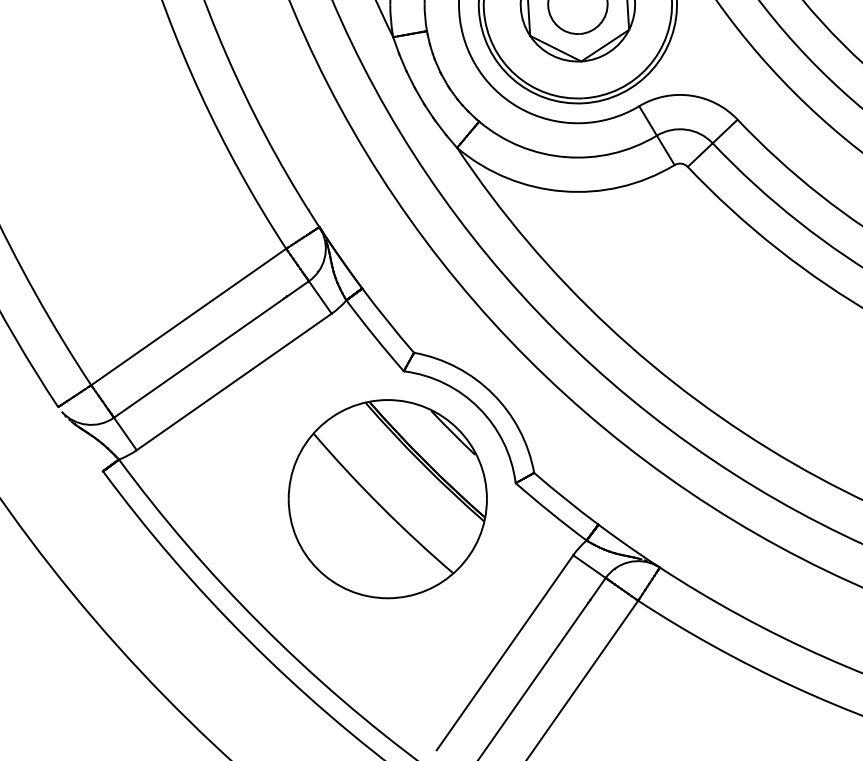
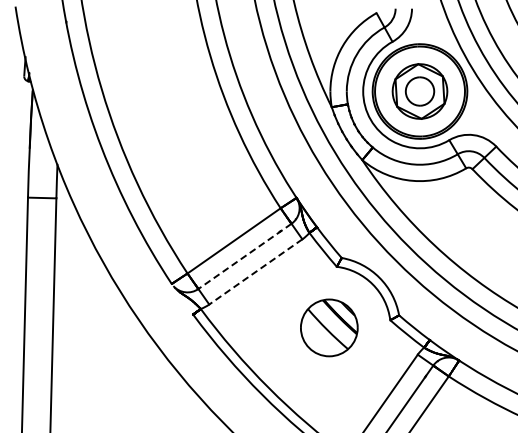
line: (210, 349) -> (244, 256), solid -> dashed
line: (233, 381) -> (255, 271), solid -> dashed
part: (388, 498) -> (329, 327), size x0.6

